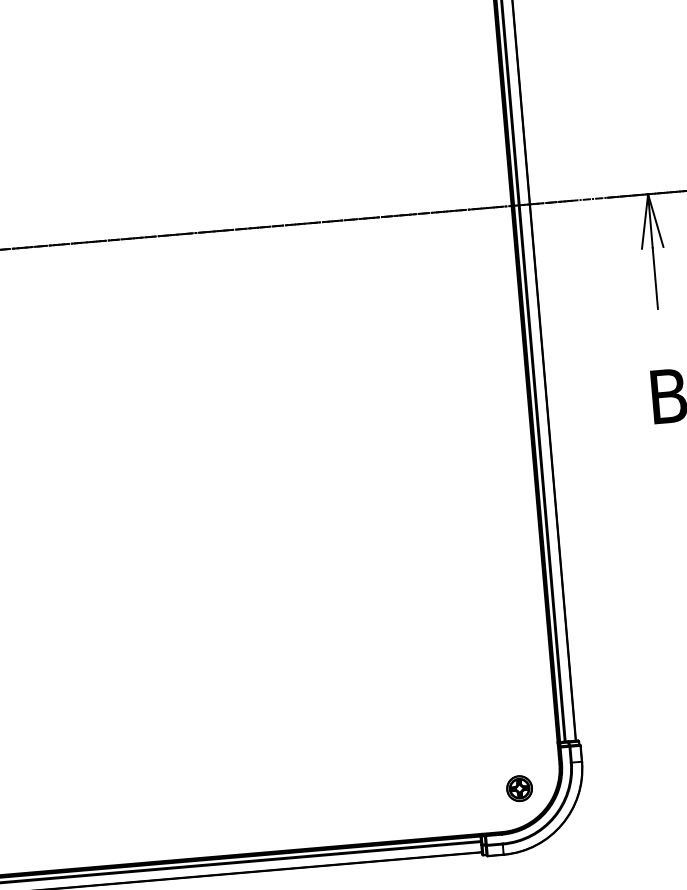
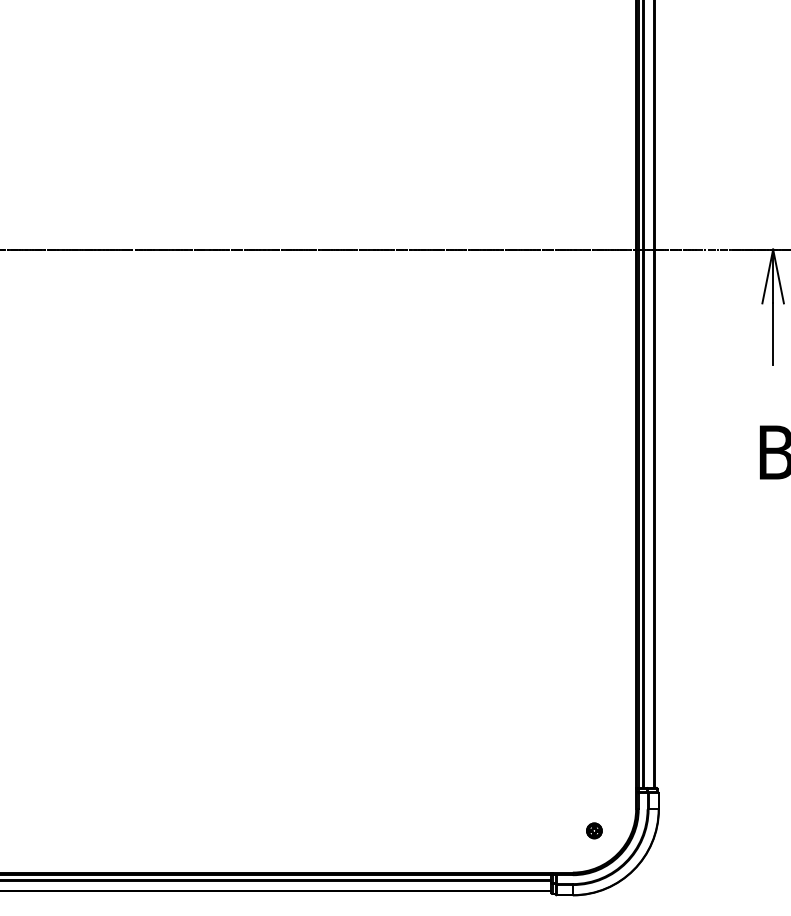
part: (519, 788) -> (594, 830), size x0.6

